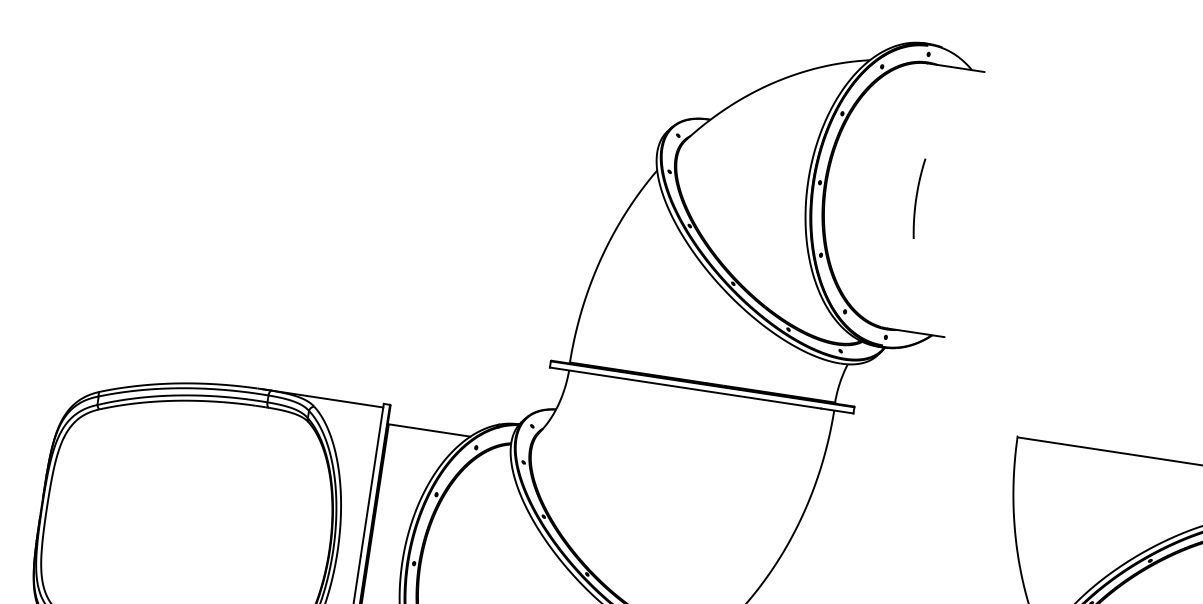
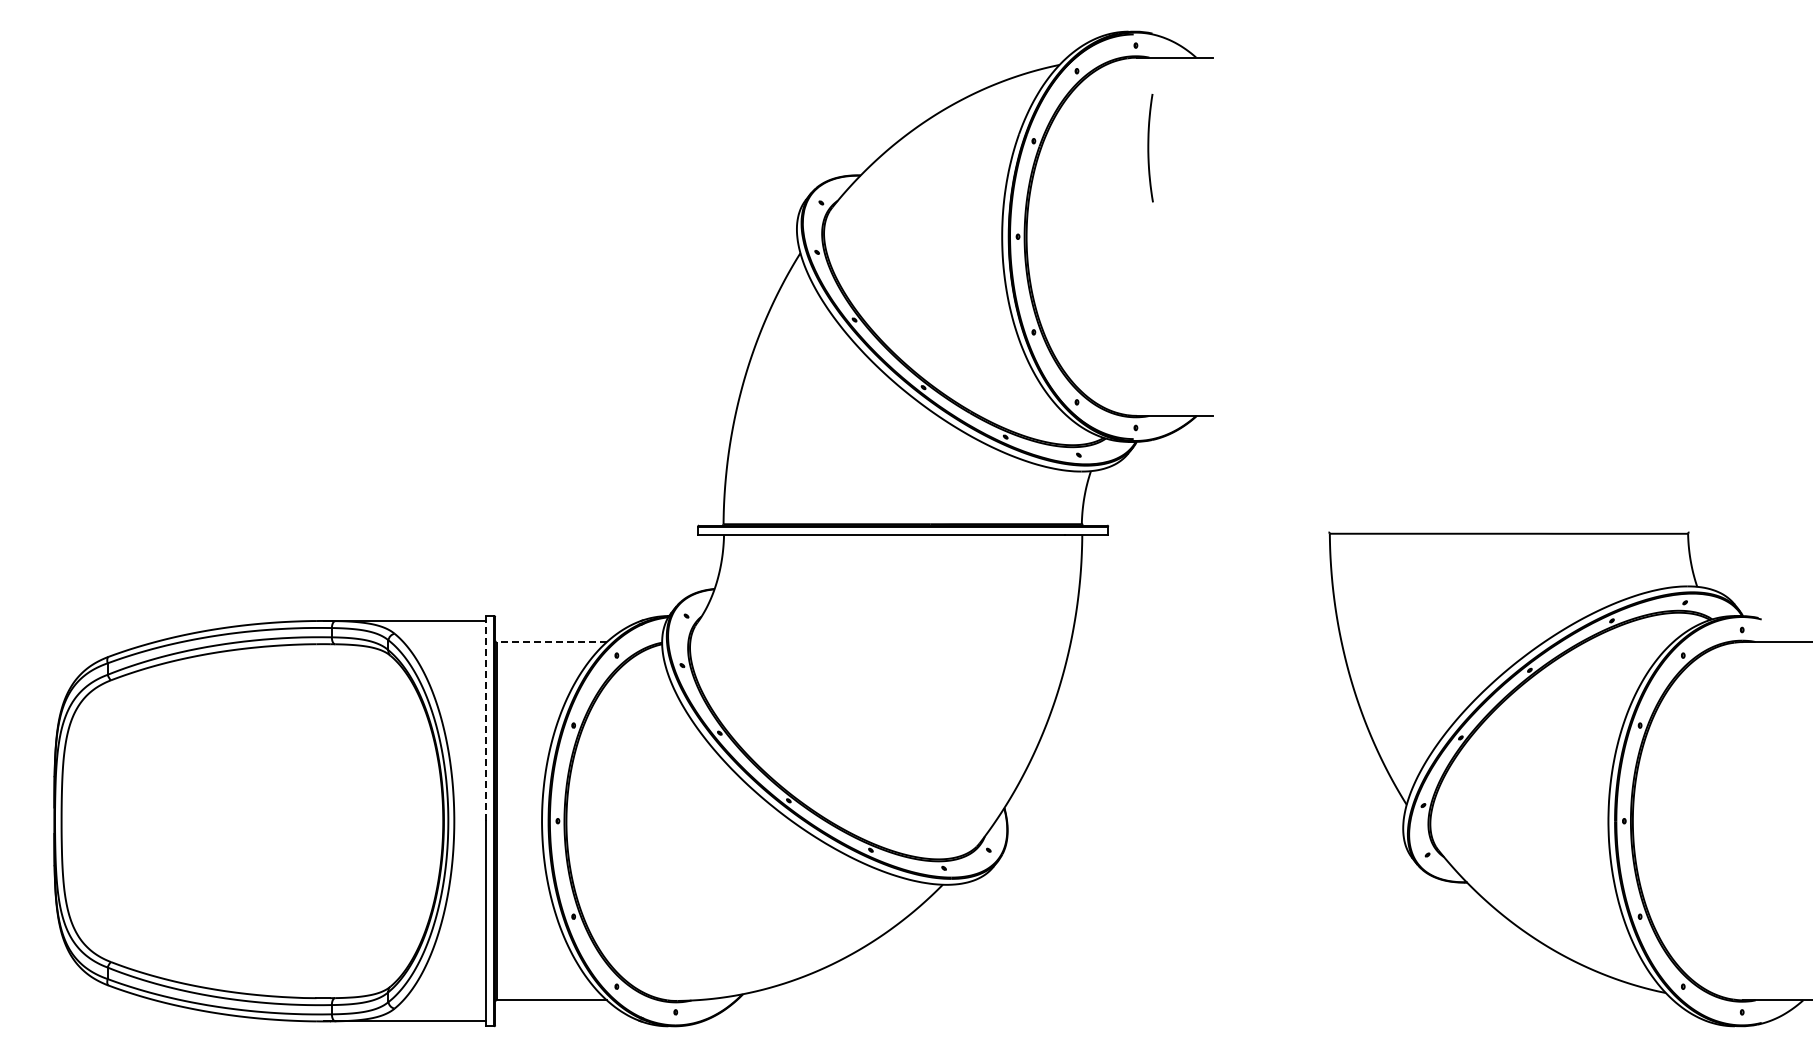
curve: (917, 198) -> (1149, 148), moved
line: (429, 430) -> (551, 642), solid -> dashed
line: (372, 479) -> (485, 718), solid -> dashed

